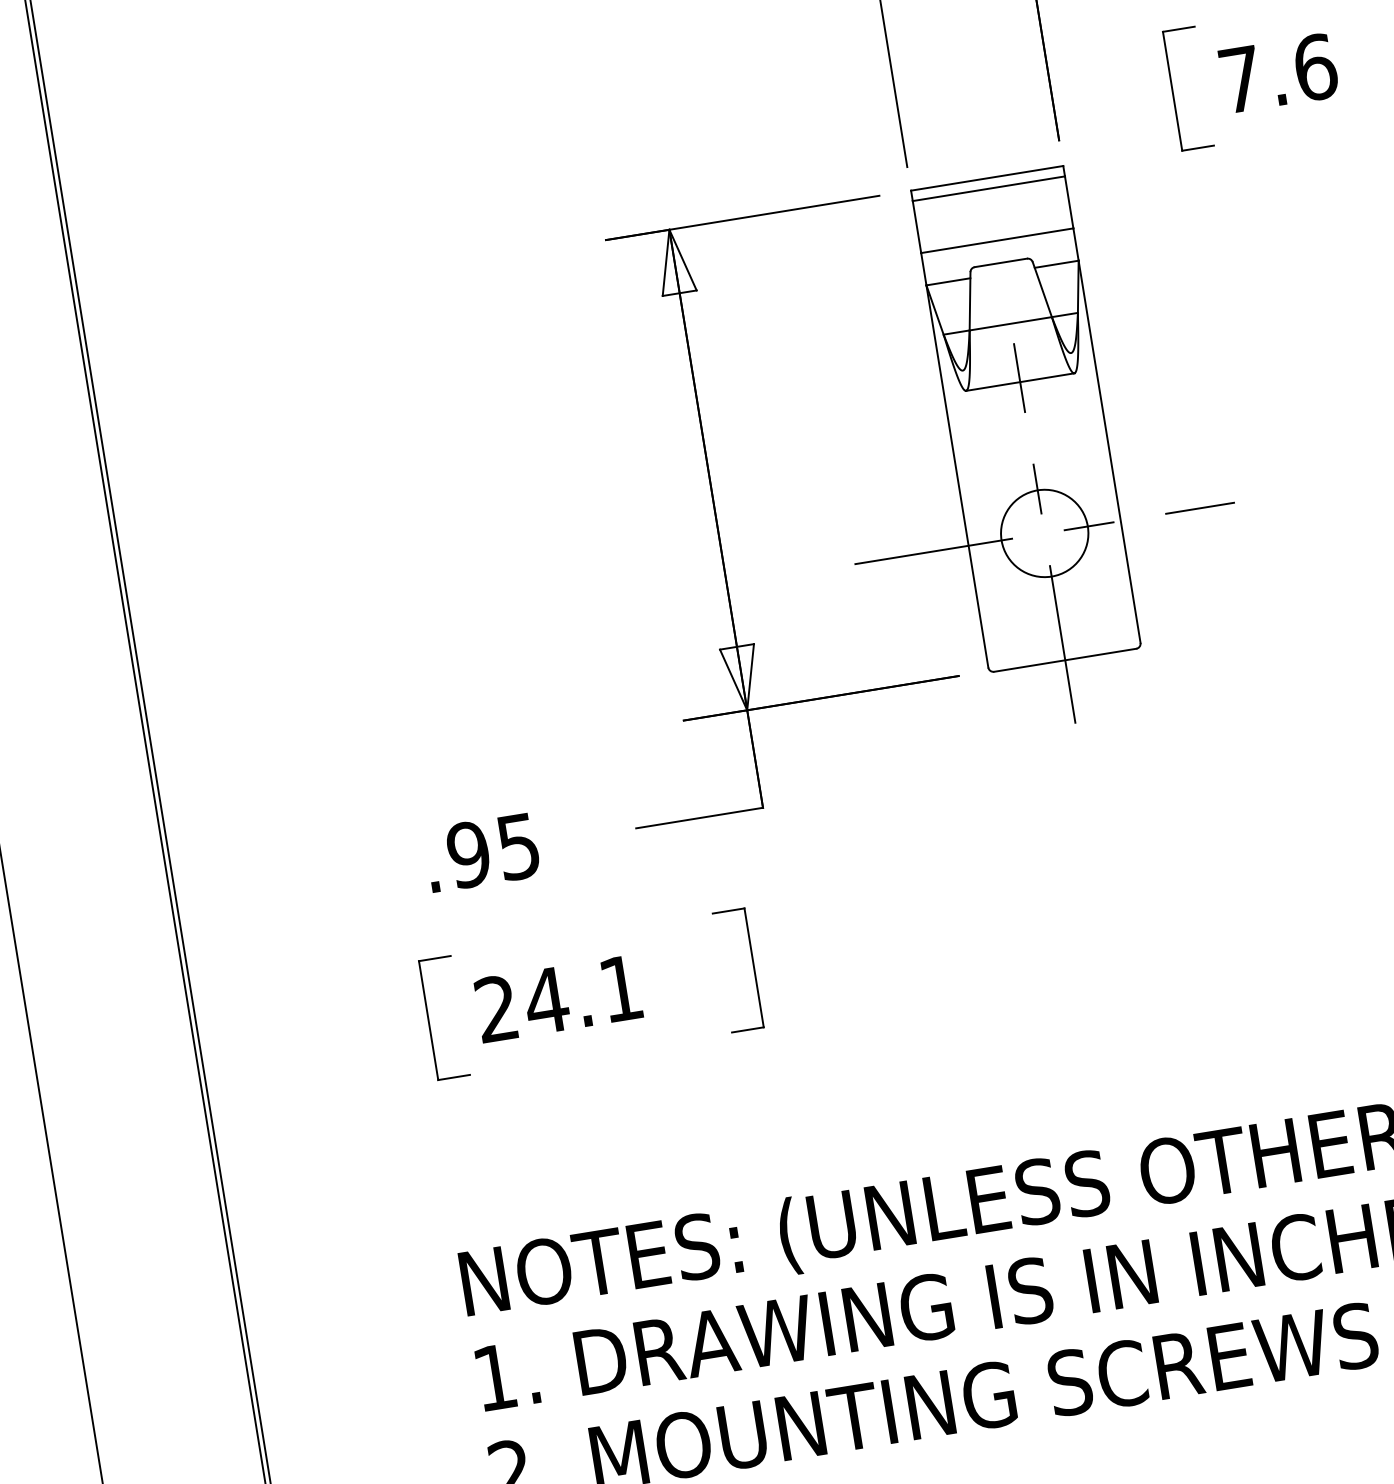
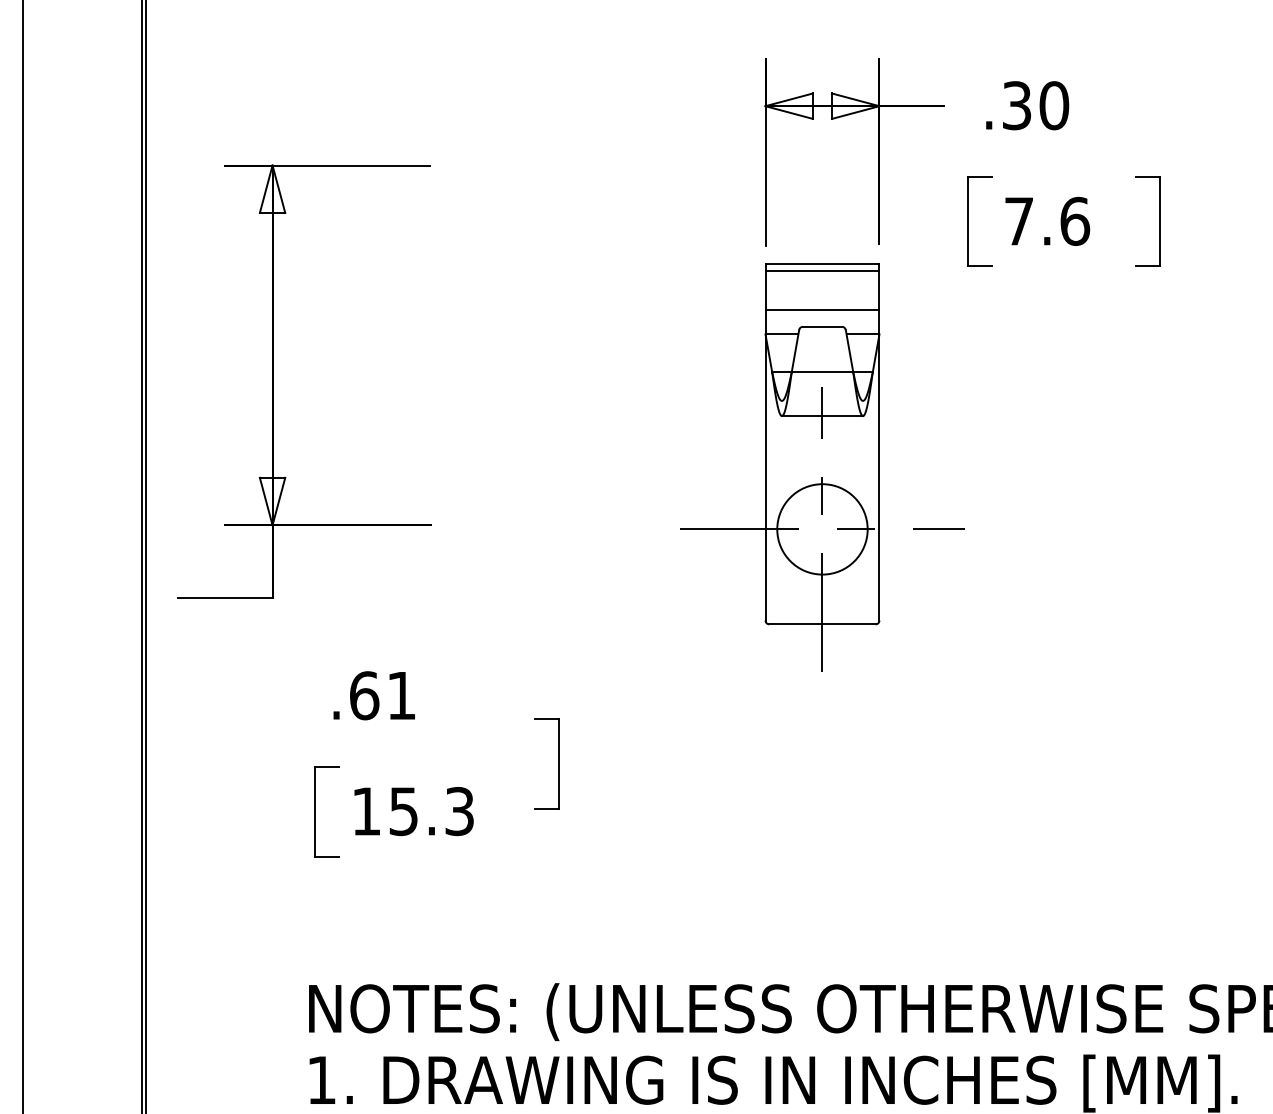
part: (717, 518) -> (273, 381), moved
circle: (1044, 533) -> (822, 529), size x1.4
text: (492, 850) -> (382, 695), .95 -> .61
part: (753, 967) -> (558, 763), moved
text: (558, 998) -> (412, 811), 24.1 -> 15.3

